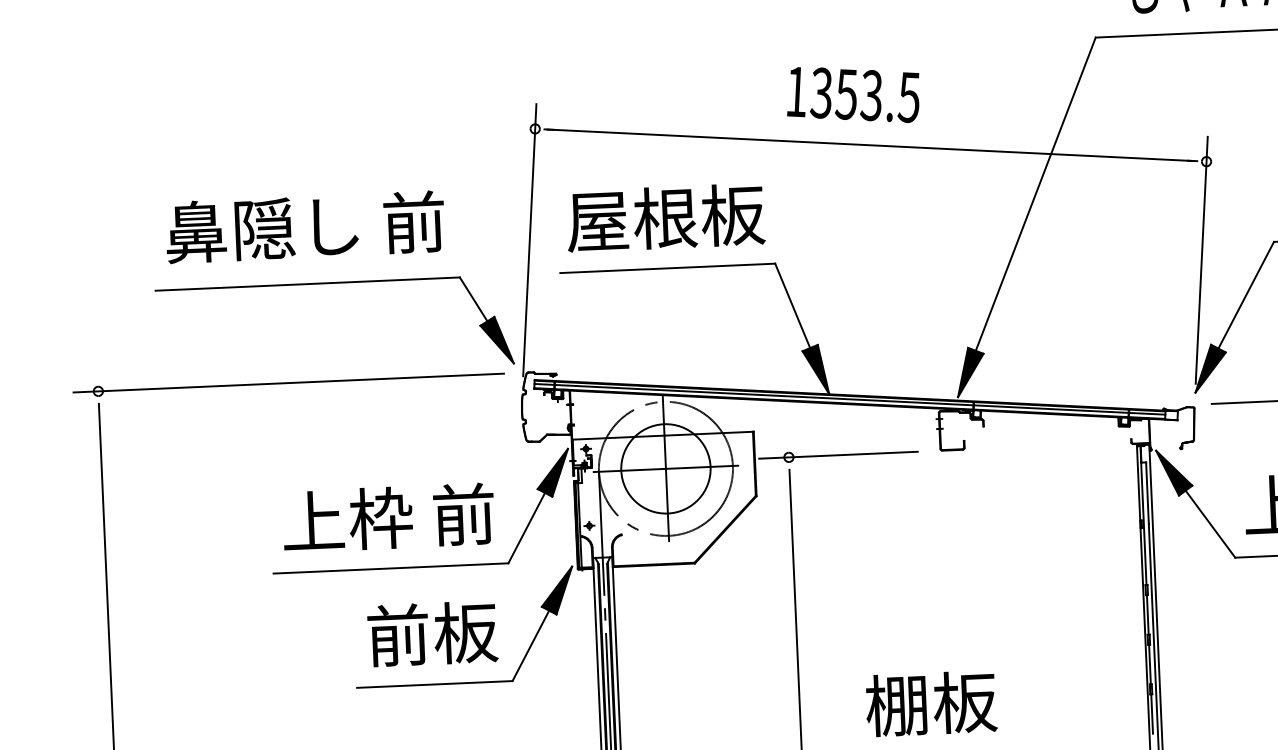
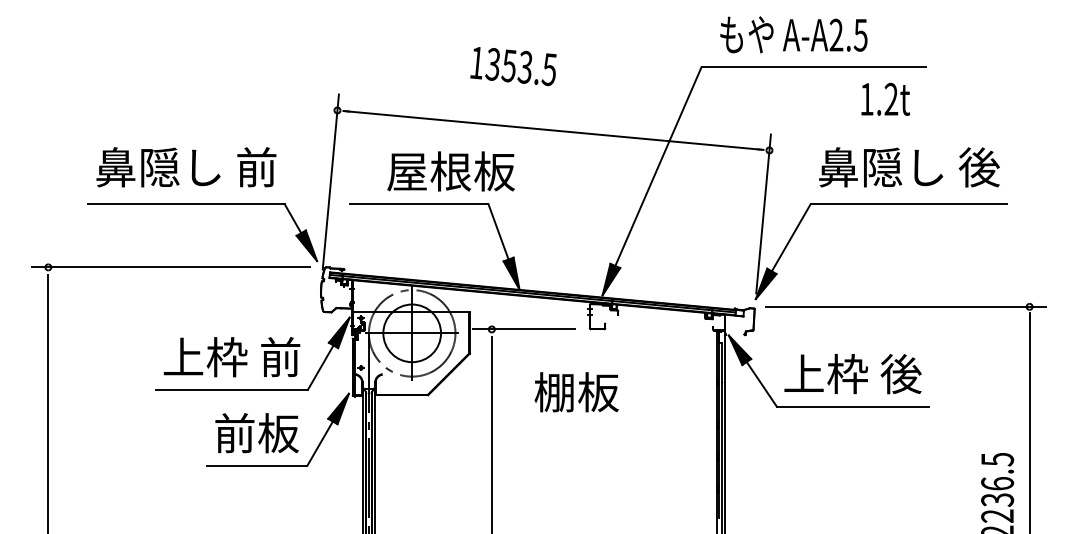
text: (853, 94) -> (513, 66), moved
text: (664, 217) -> (450, 171), moved
text: (930, 704) -> (576, 392), moved

